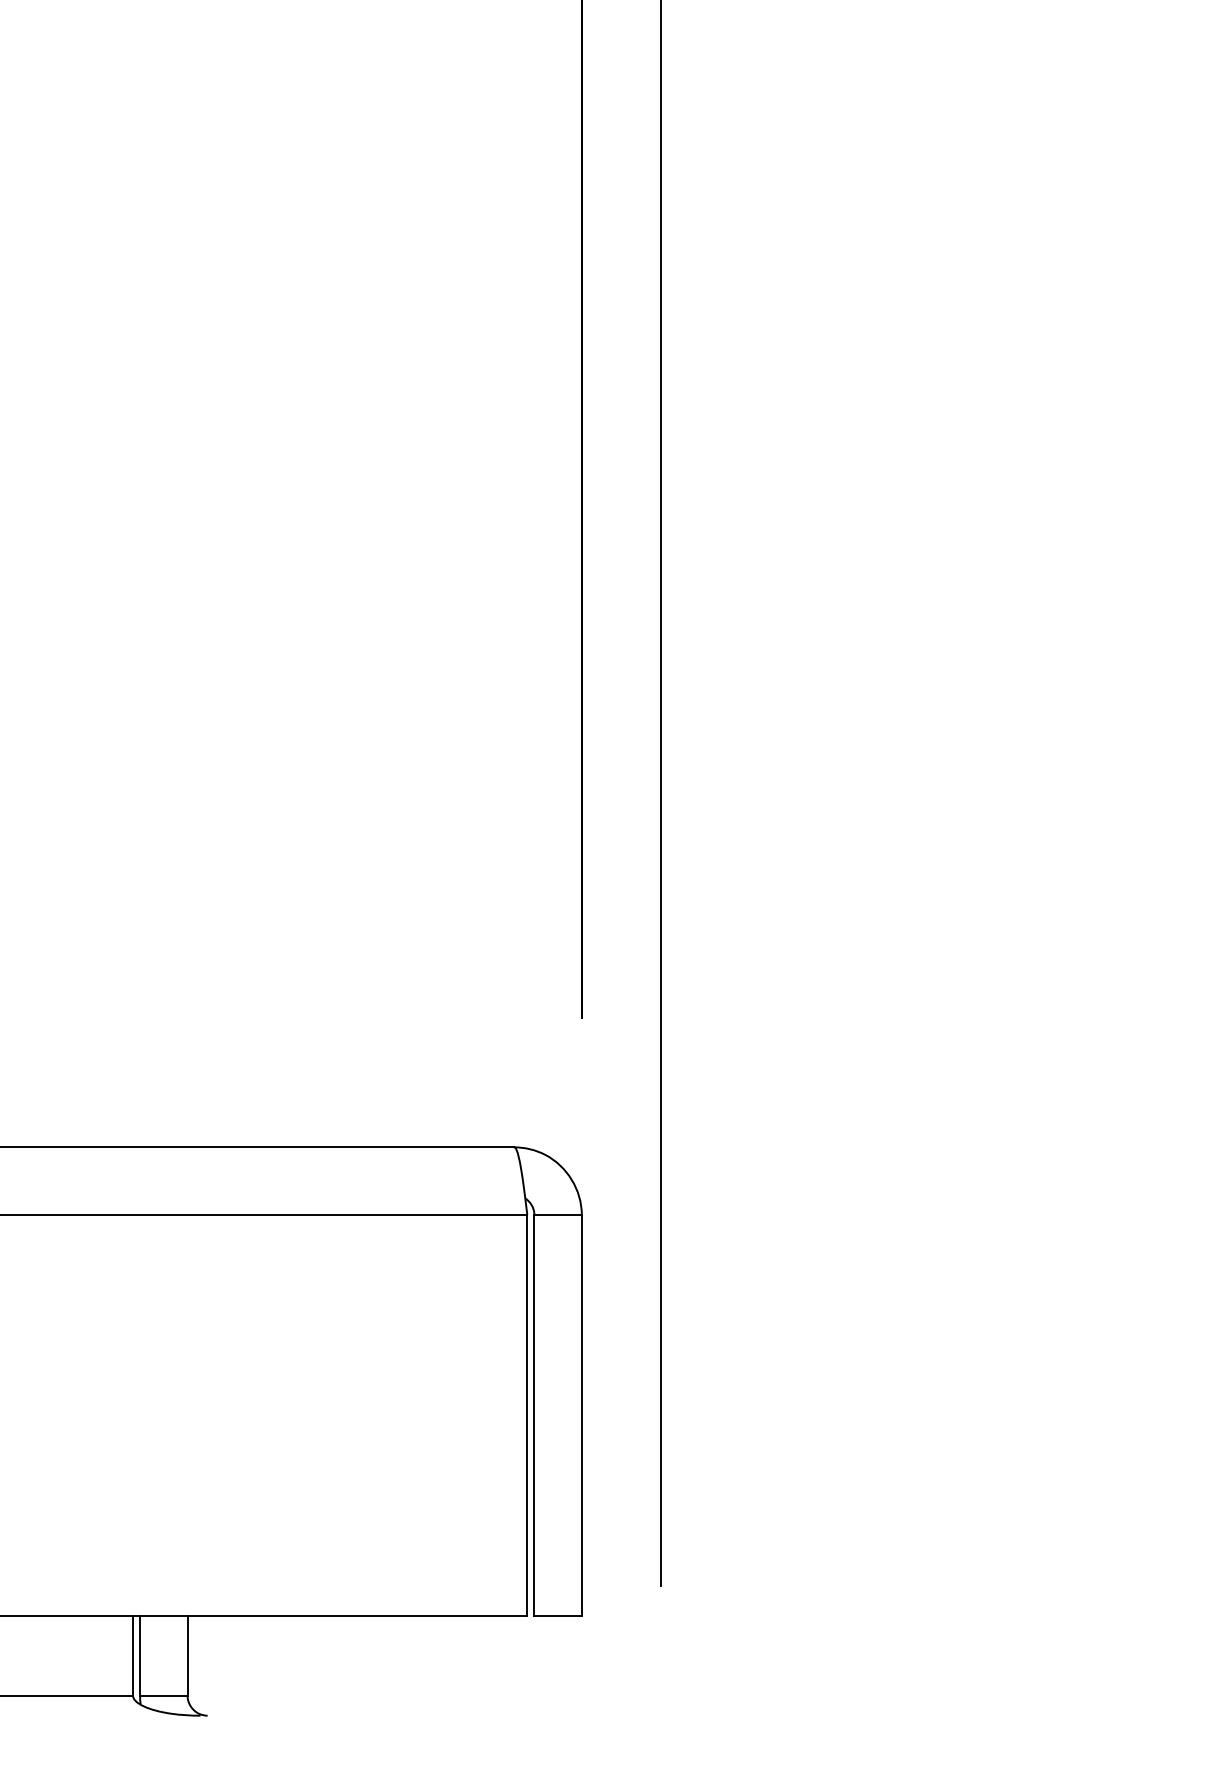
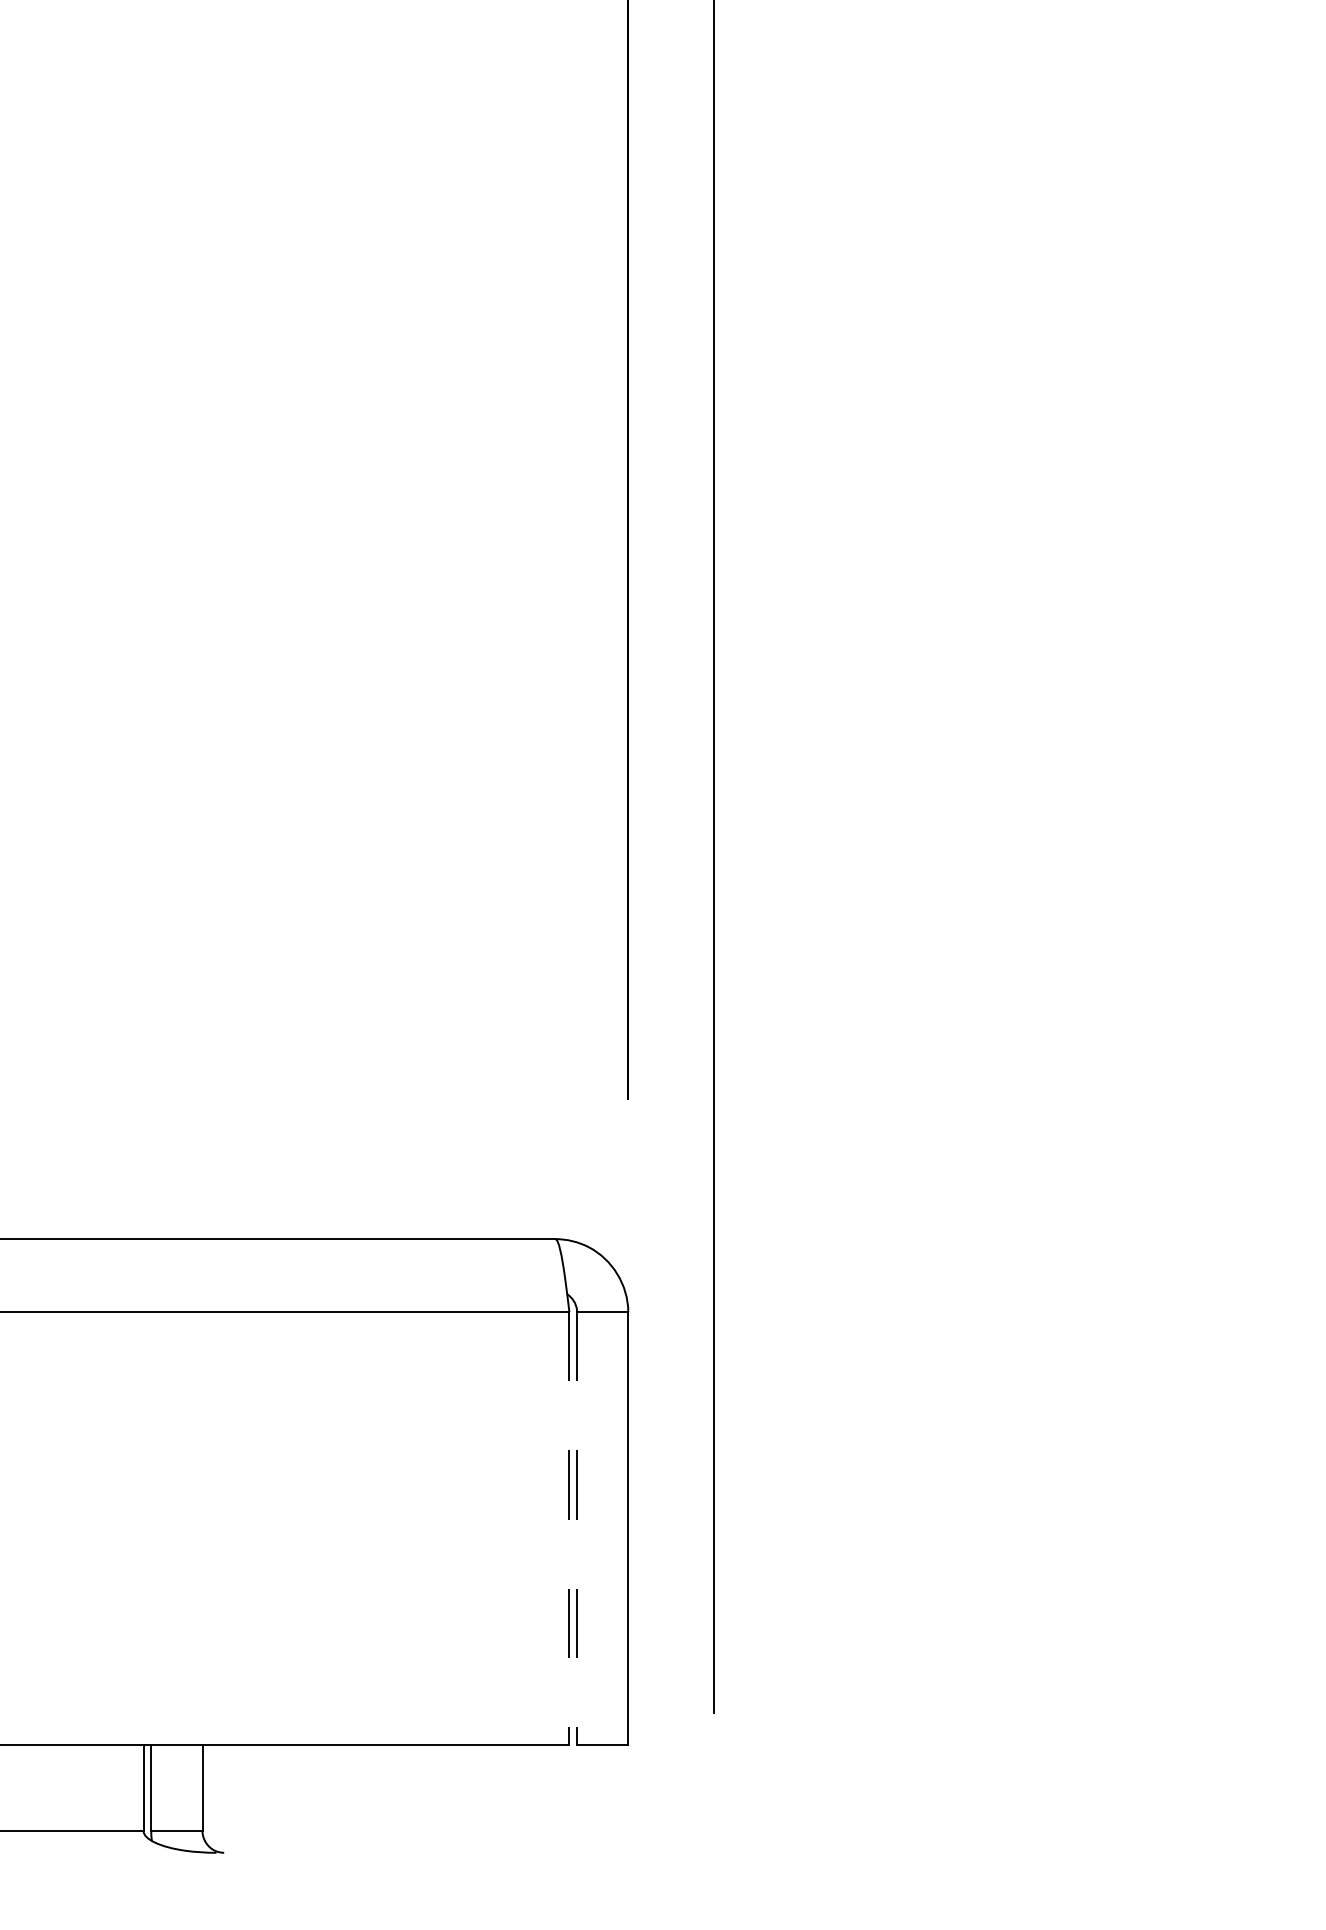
line: (527, 1415) -> (569, 1528), solid -> dashed
line: (534, 1415) -> (577, 1528), solid -> dashed

